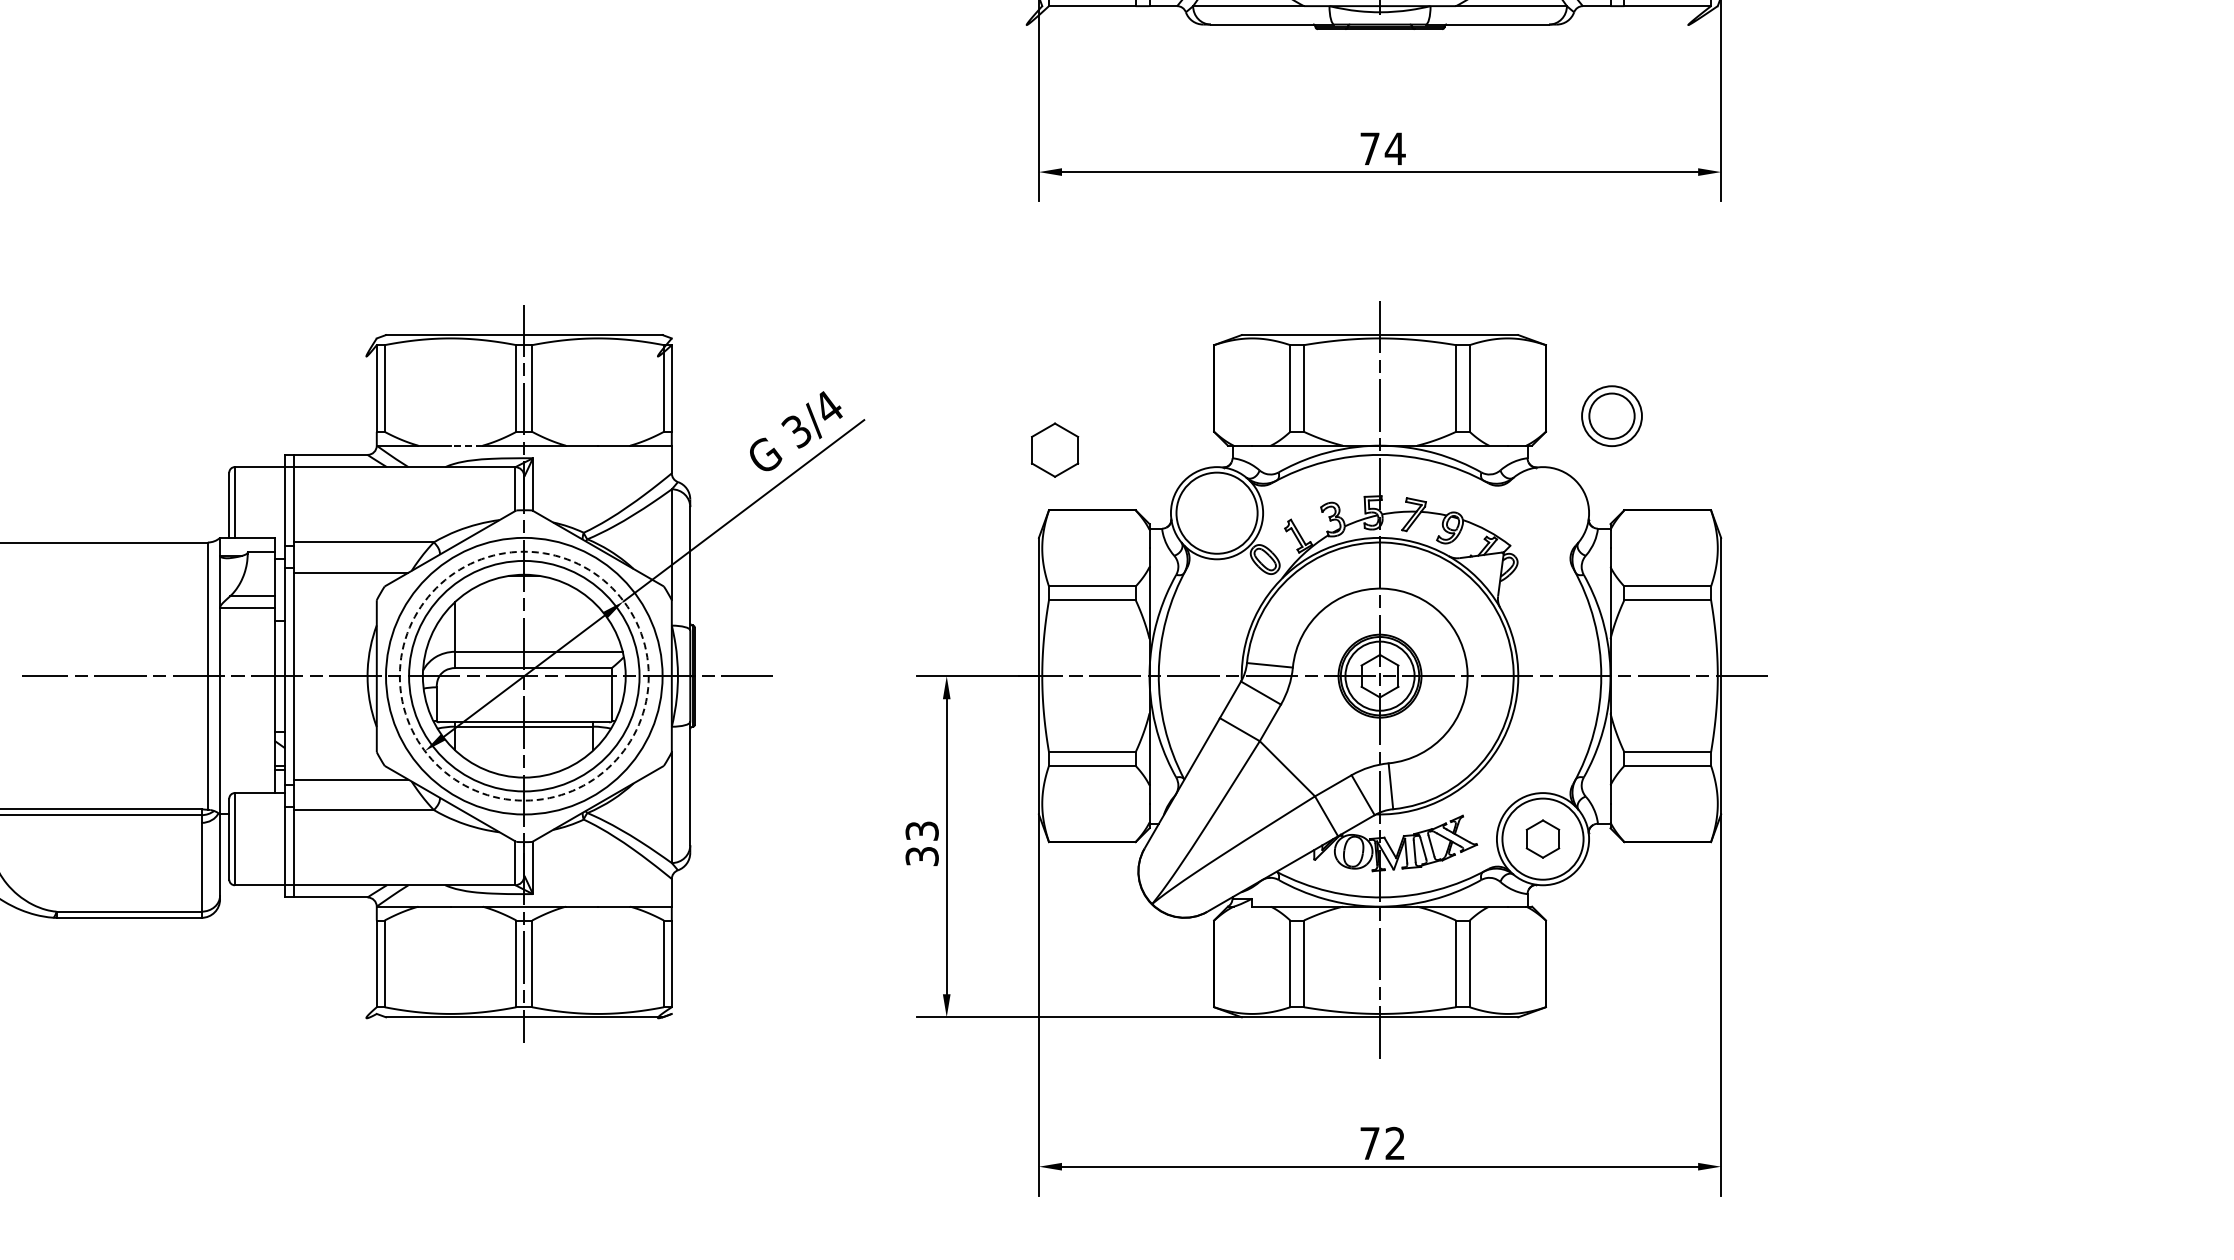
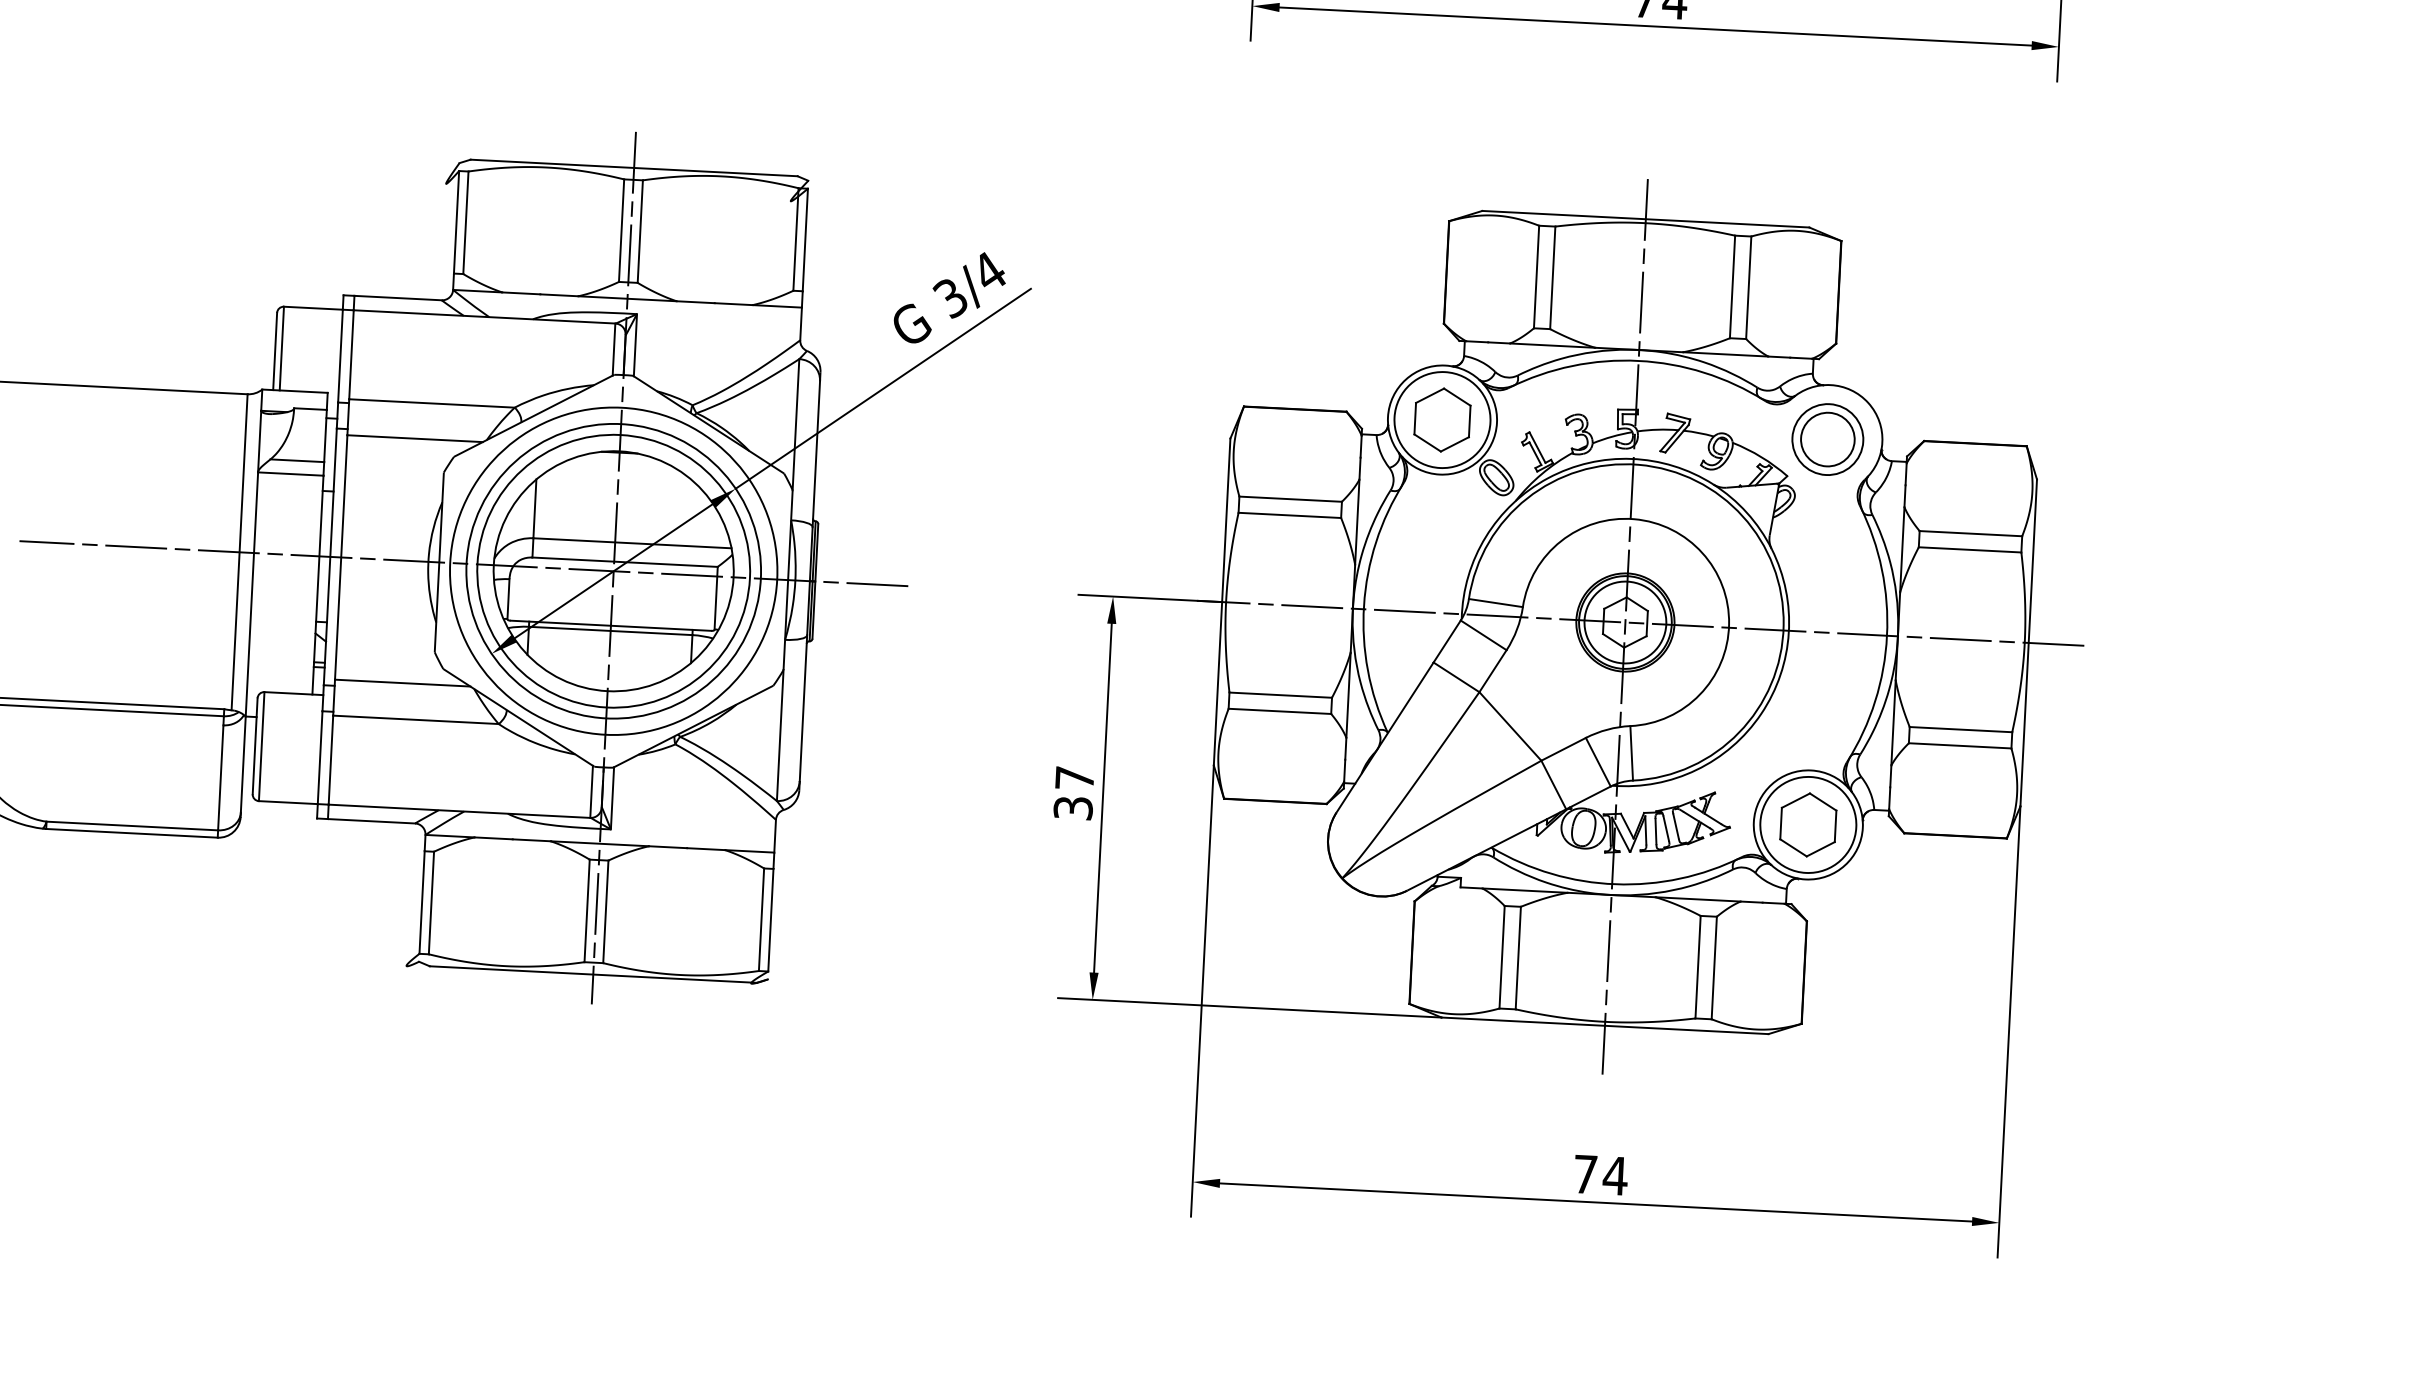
part: (1611, 416) -> (1827, 439), moved
line: (466, 445) -> (559, 295), dashed -> solid
part: (1055, 449) -> (1443, 419), moved
circle: (523, 675) -> (612, 570), dashed -> solid
text: (921, 830) -> (1074, 777), 33 -> 37
part: (1542, 838) -> (1807, 824), size x1.43
text: (1394, 1142) -> (1614, 1174), 72 -> 74

